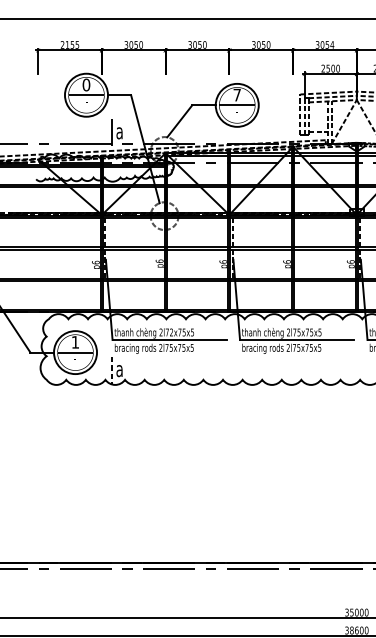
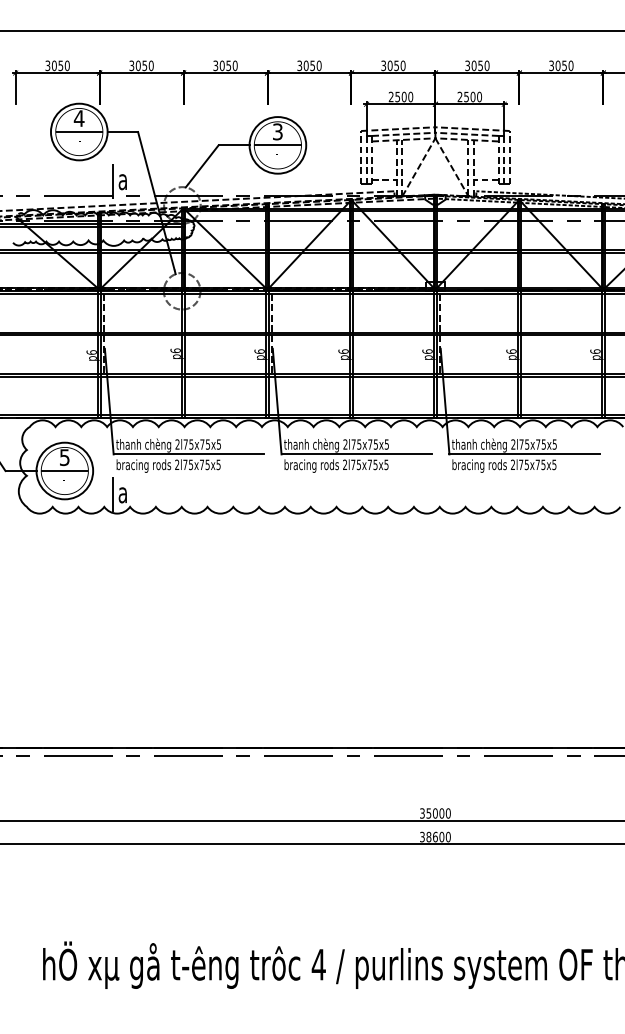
text: (69, 44) -> (57, 65), 2155 -> 3050
text: (331, 44) -> (402, 65), 3054 -> 3050
text: (85, 84) -> (78, 118), 0 -> 4
text: (236, 94) -> (277, 131), 7 -> 3
text: (171, 332) -> (191, 444), 2l72x75x5 -> 2l75x75x5
text: (75, 342) -> (64, 457), 1 -> 5
line: (112, 370) -> (113, 494), dashed -> solid

